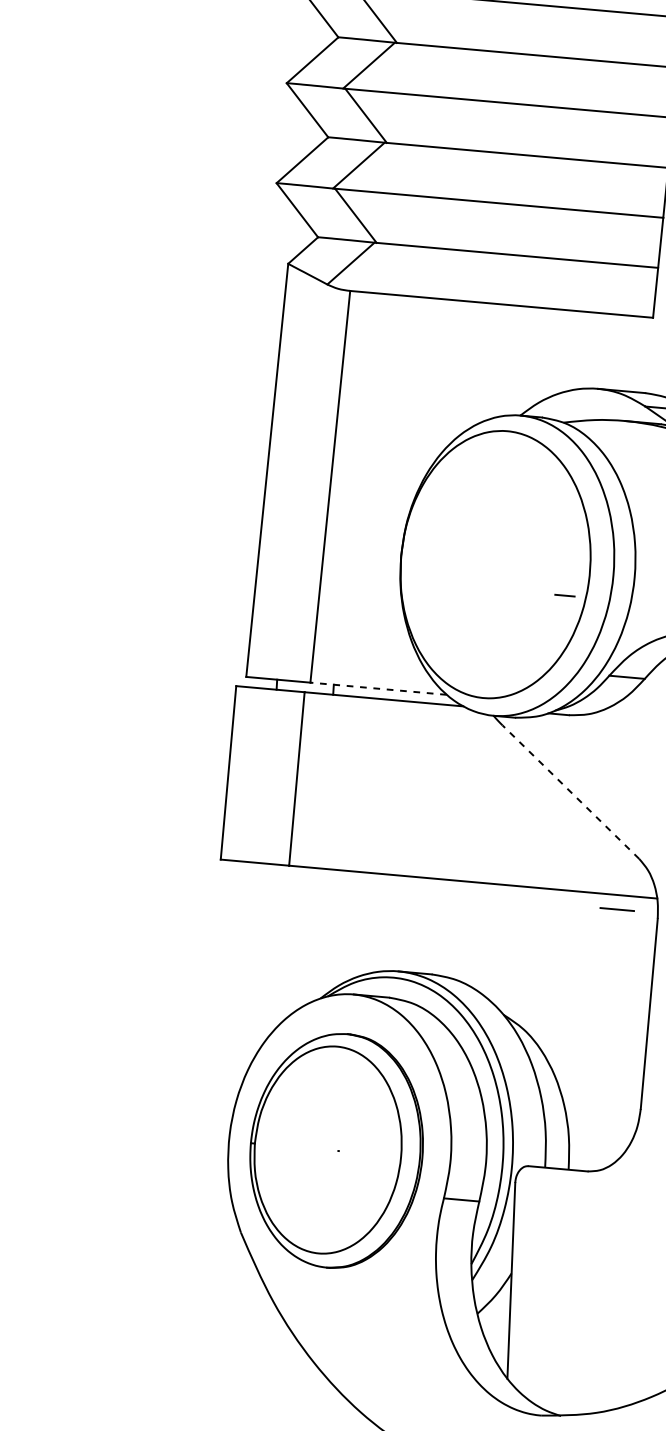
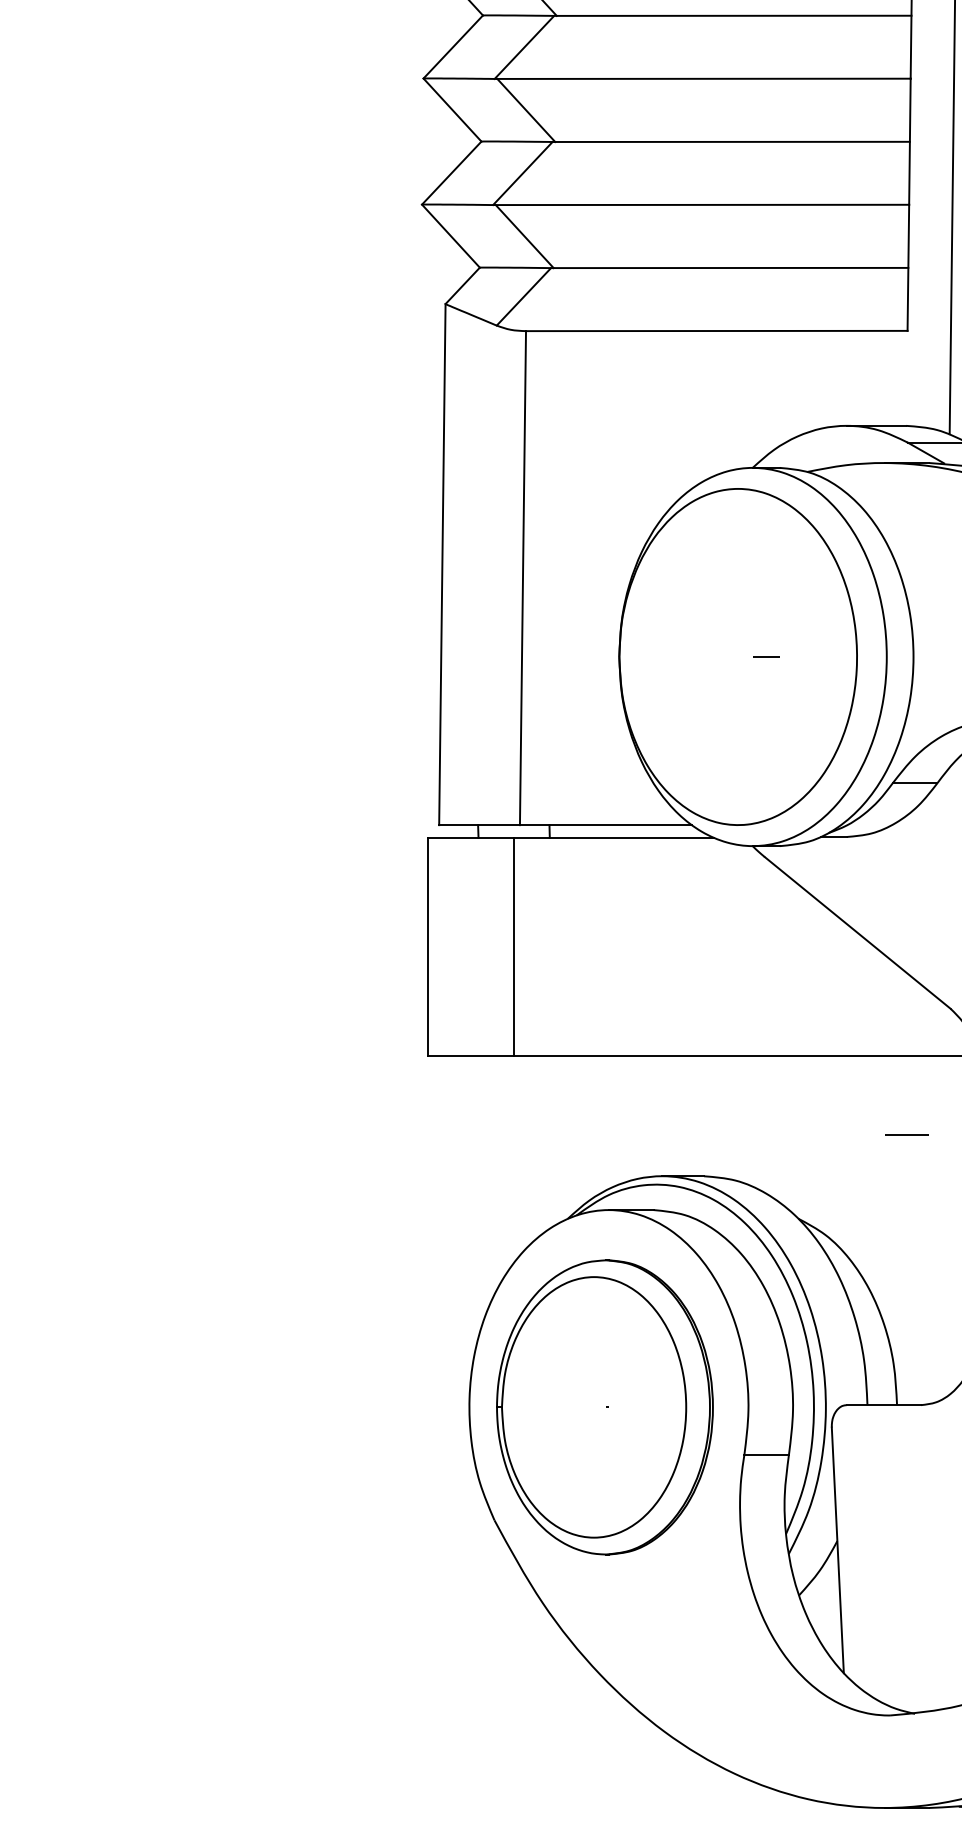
line: (565, 595) -> (766, 656), moved
line: (378, 688) -> (605, 825), dashed -> solid
line: (570, 792) -> (857, 933), dashed -> solid
line: (617, 908) -> (906, 1134), moved

